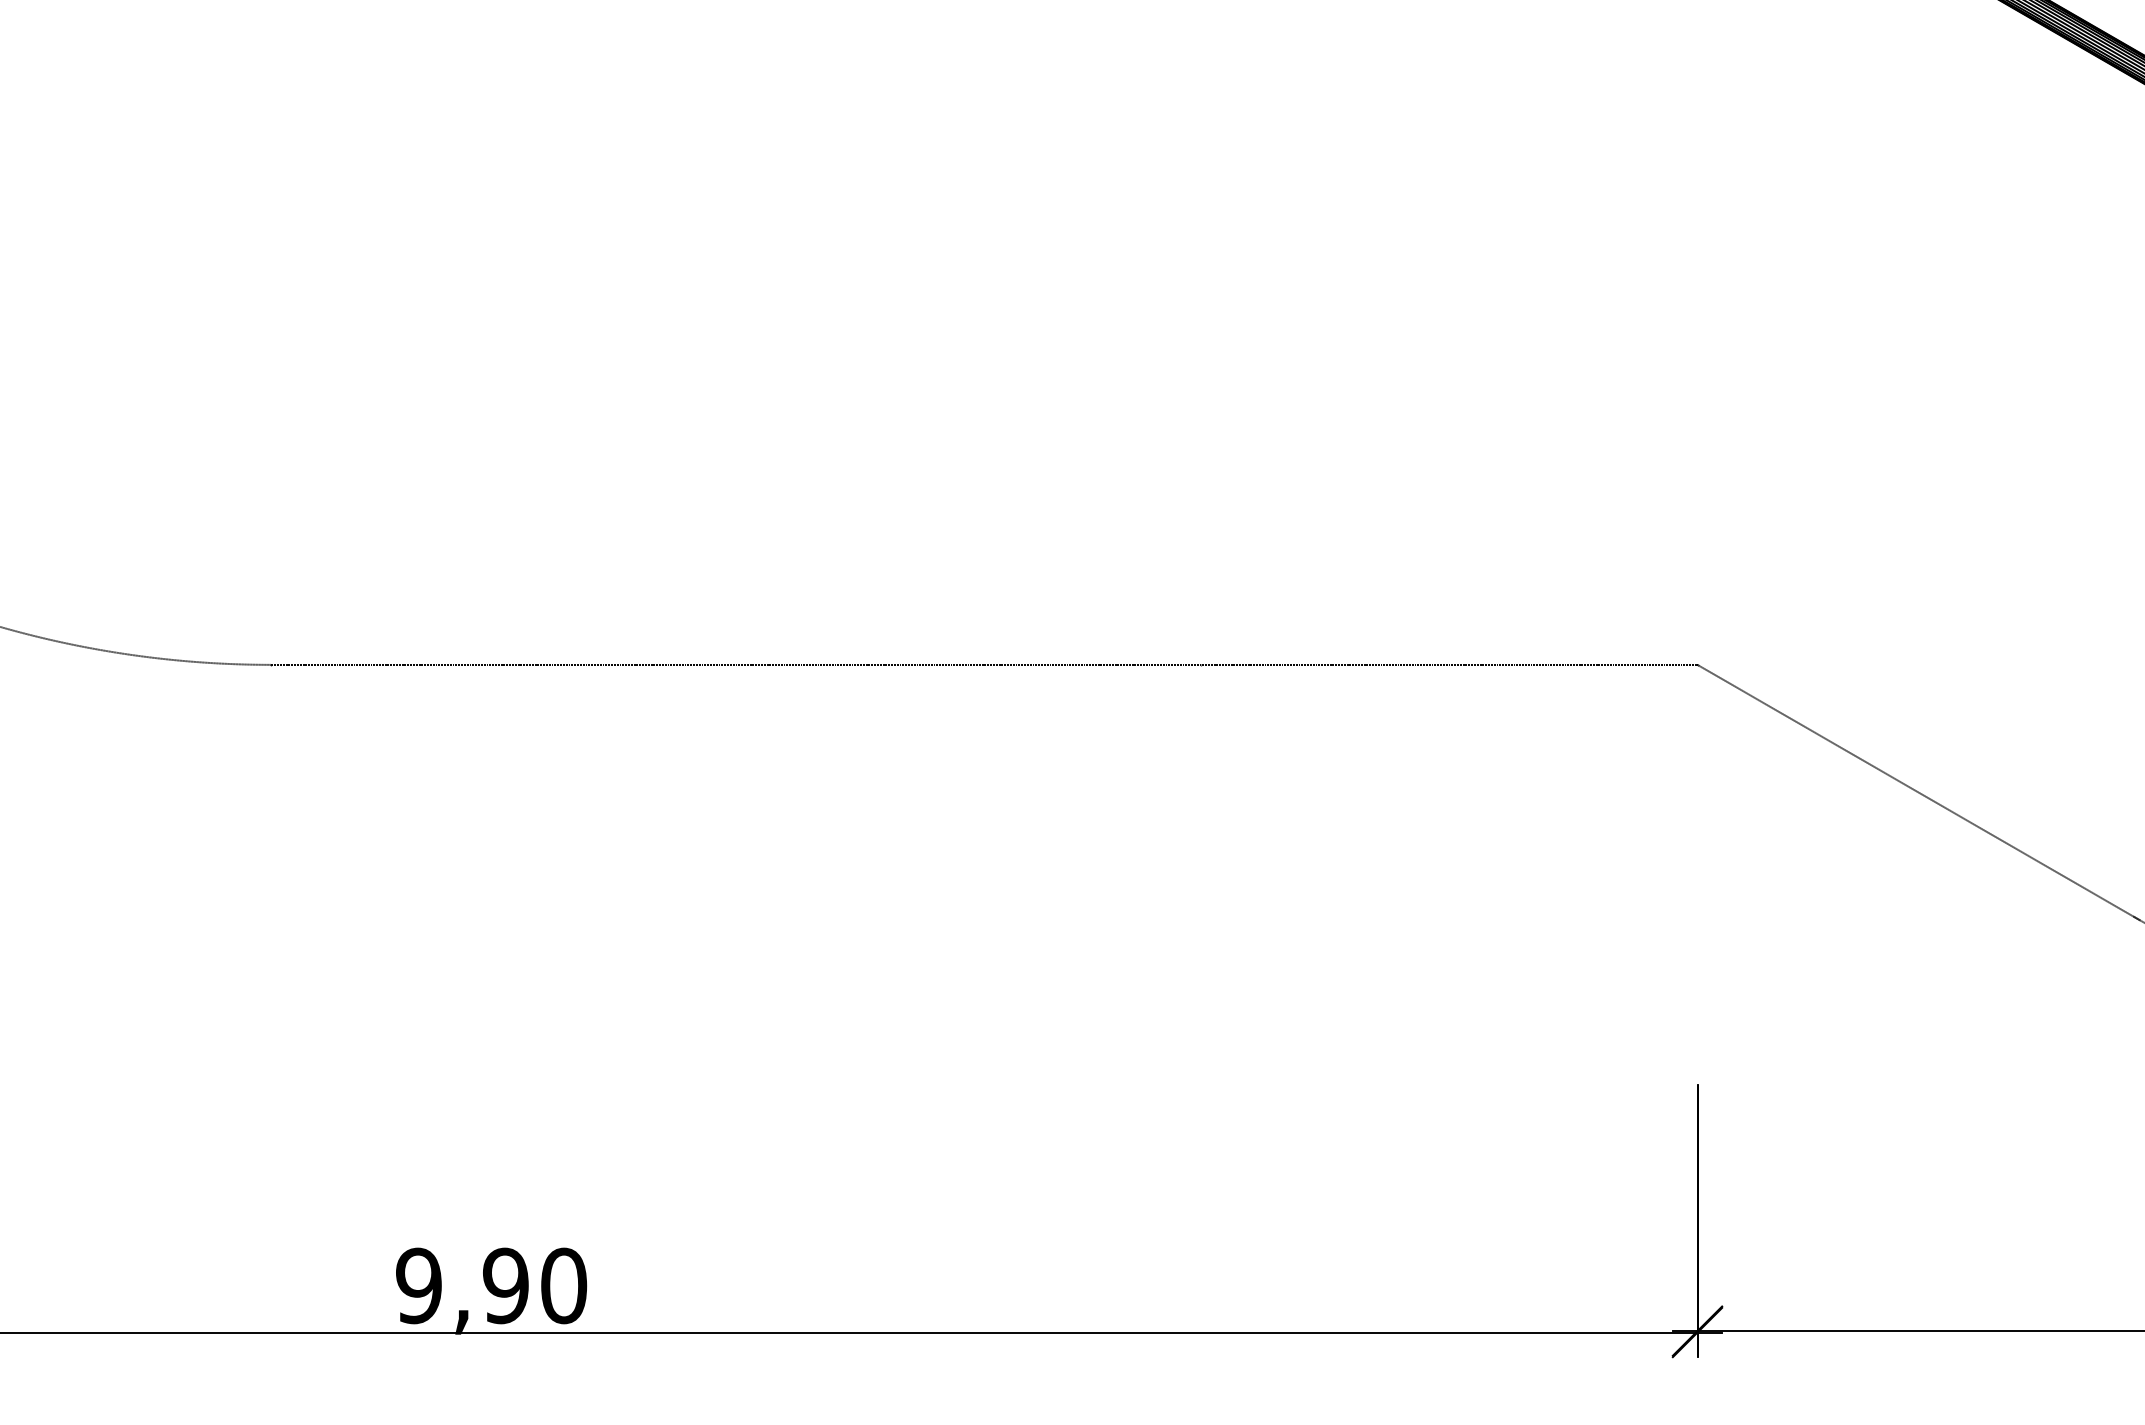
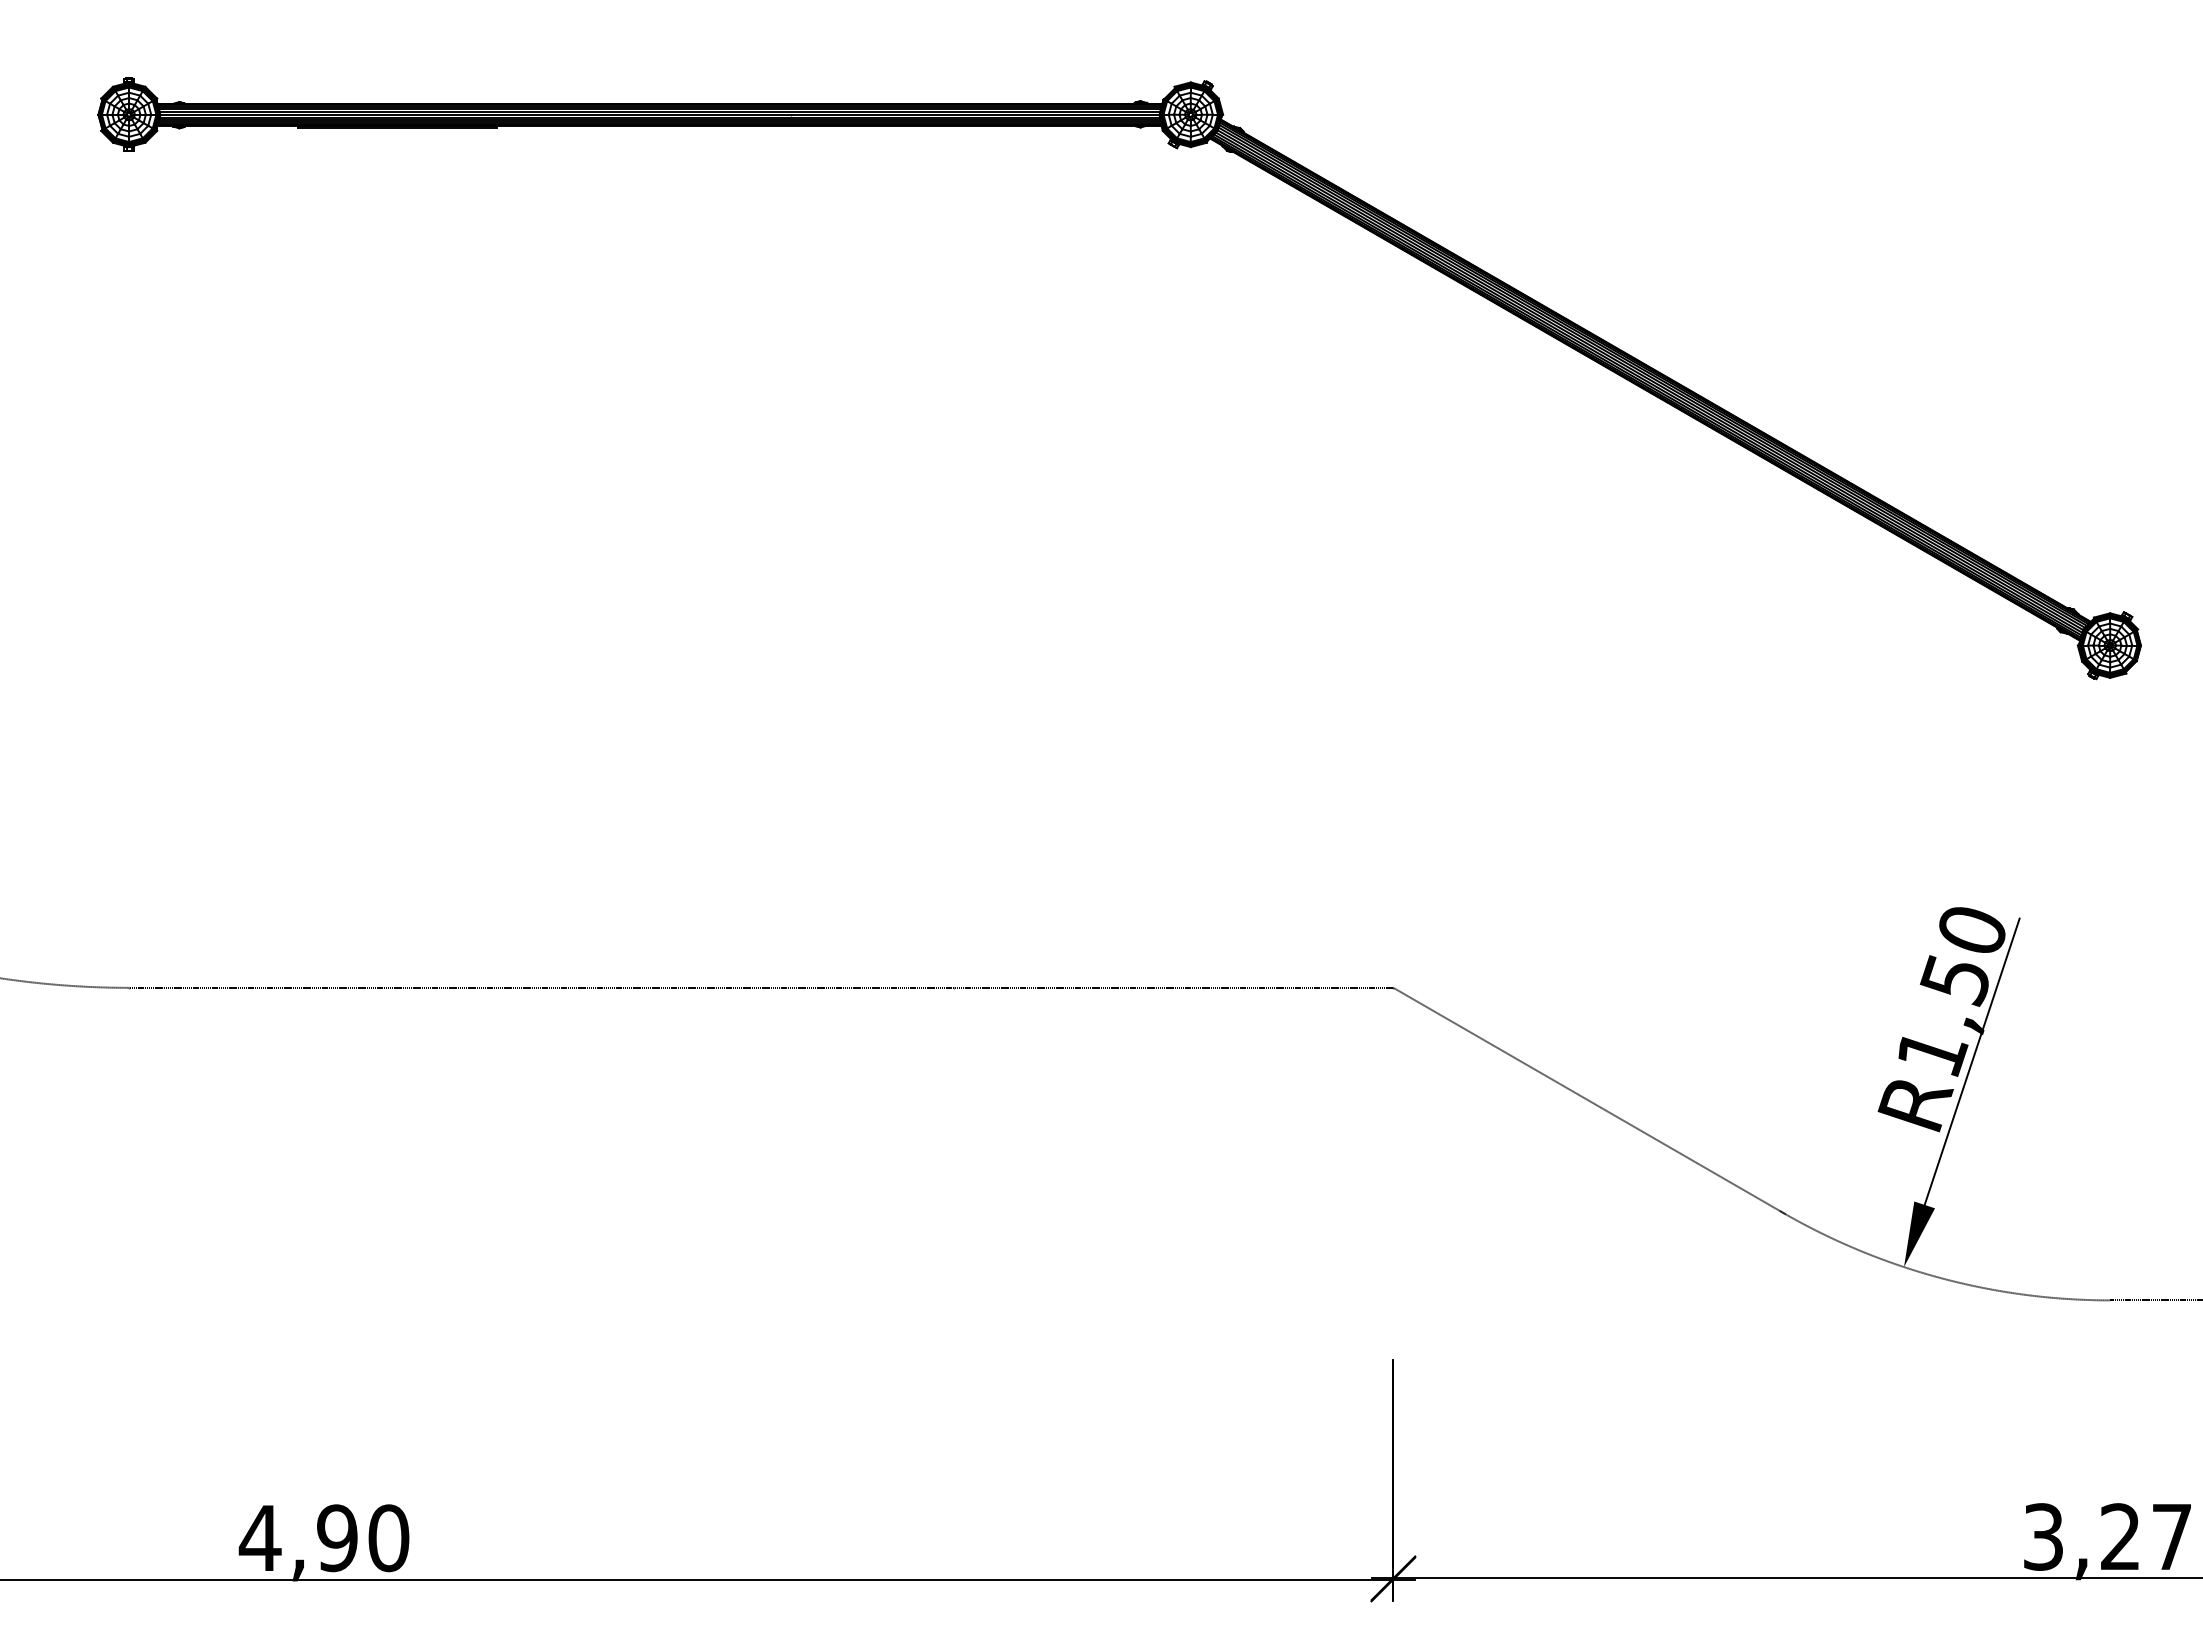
text: (418, 1286) -> (259, 1538), 9,90 -> 4,90

